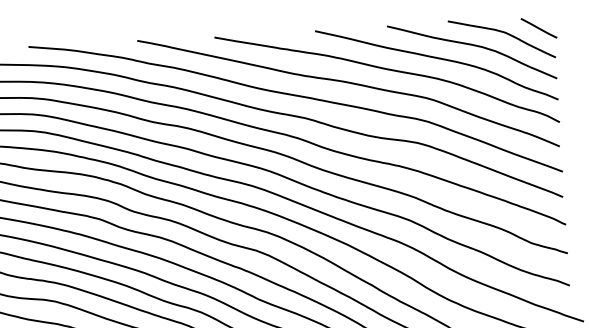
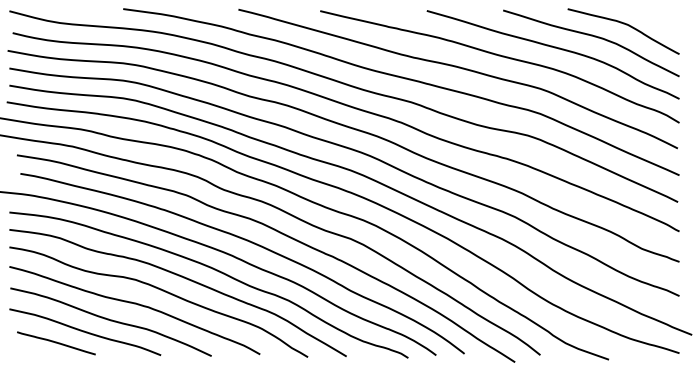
line: (538, 28) -> (663, 22), removed

